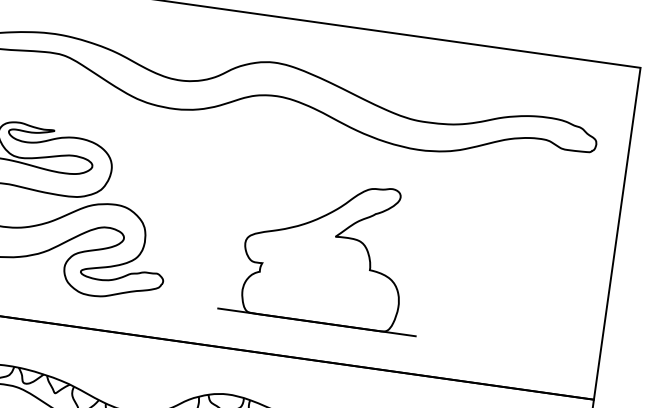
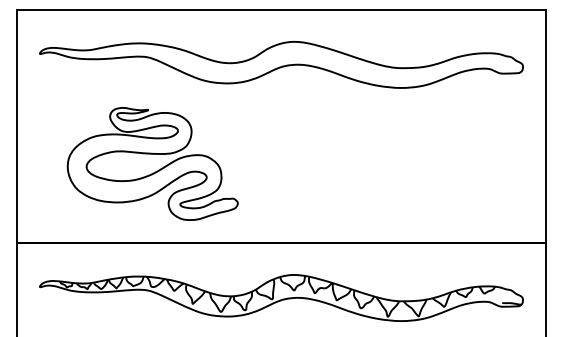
part: (326, 250) -> (347, 166), removed

